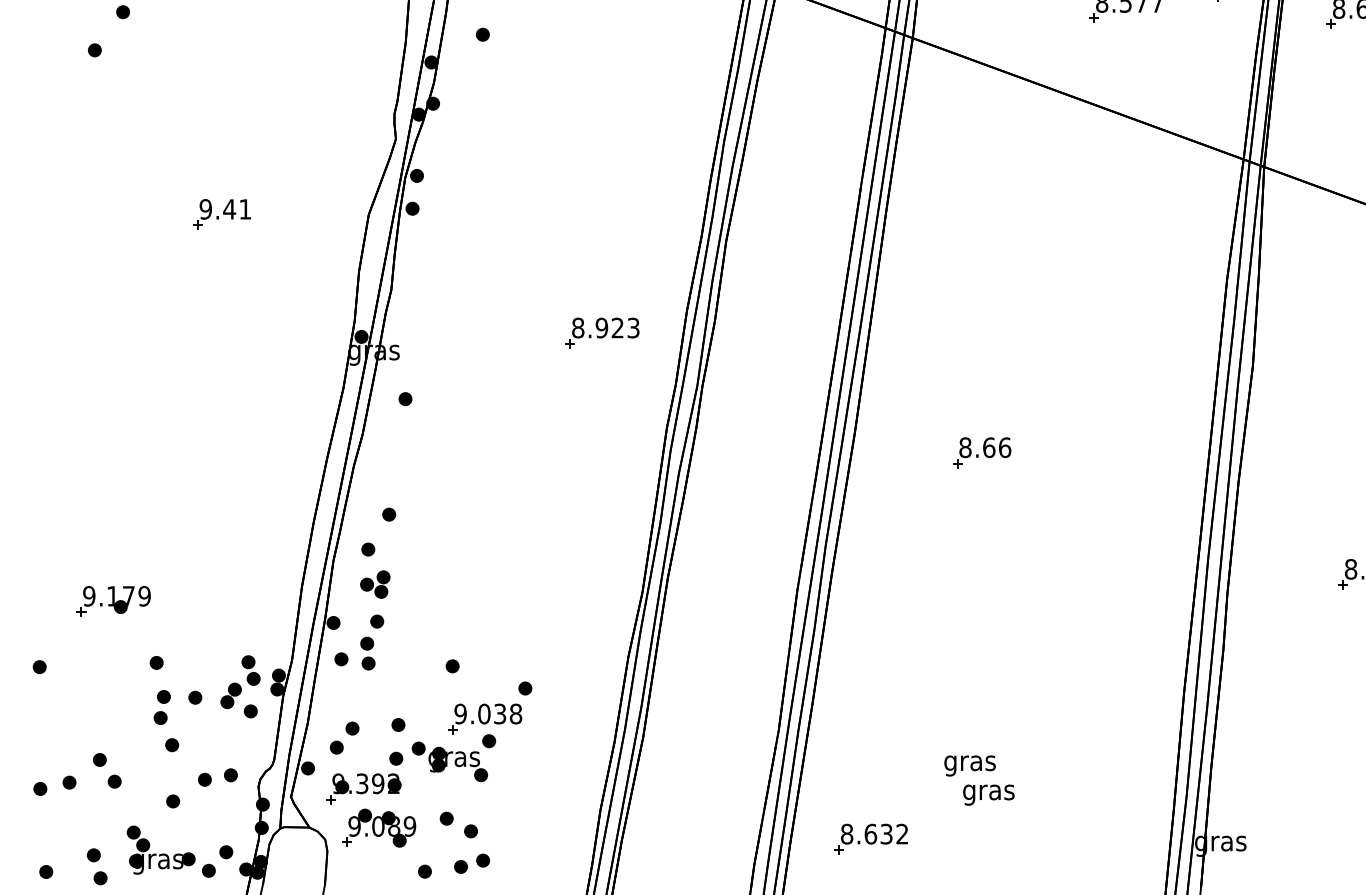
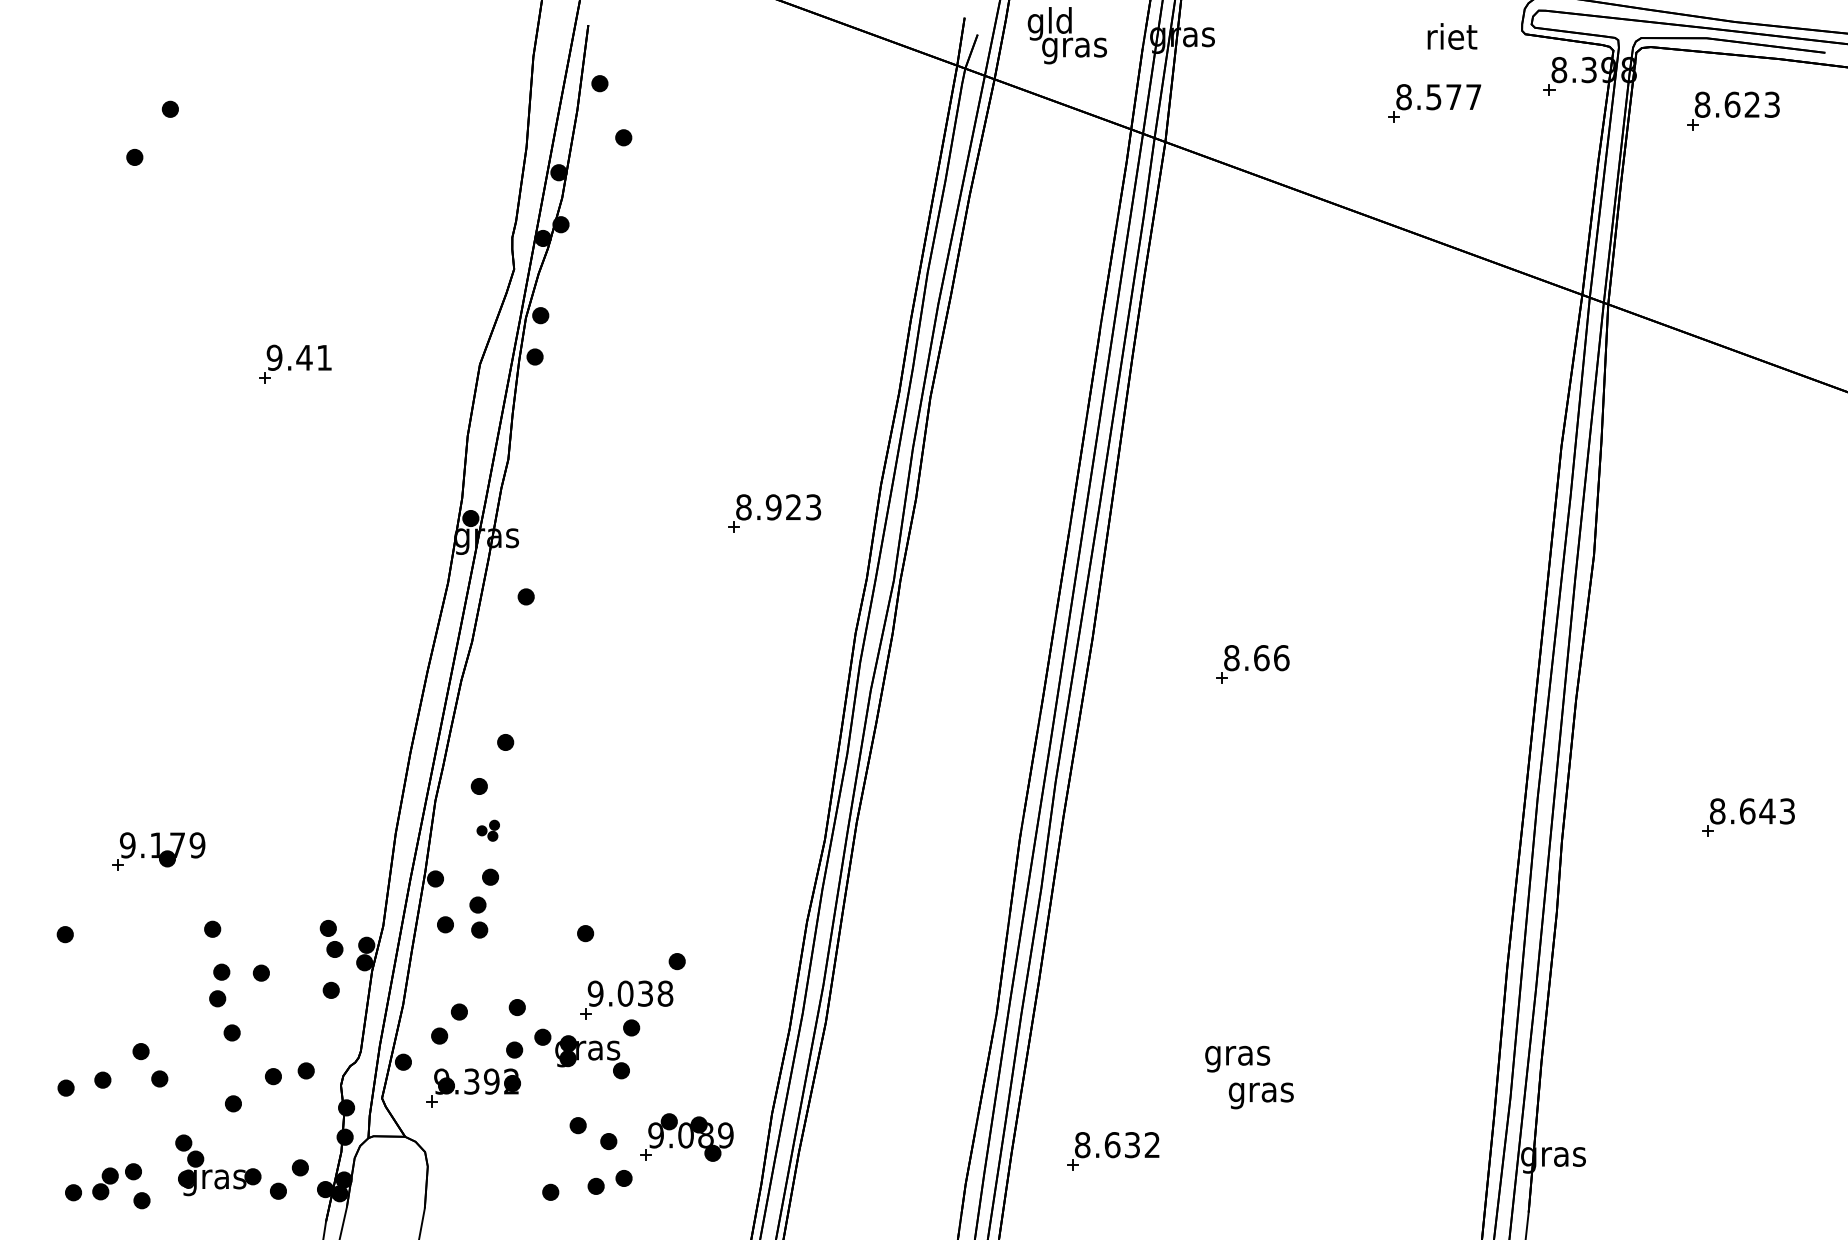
part: (375, 584) -> (488, 830), size x0.6
part: (231, 695) -> (105, 1183), moved
part: (378, 828) -> (686, 1137), moved

